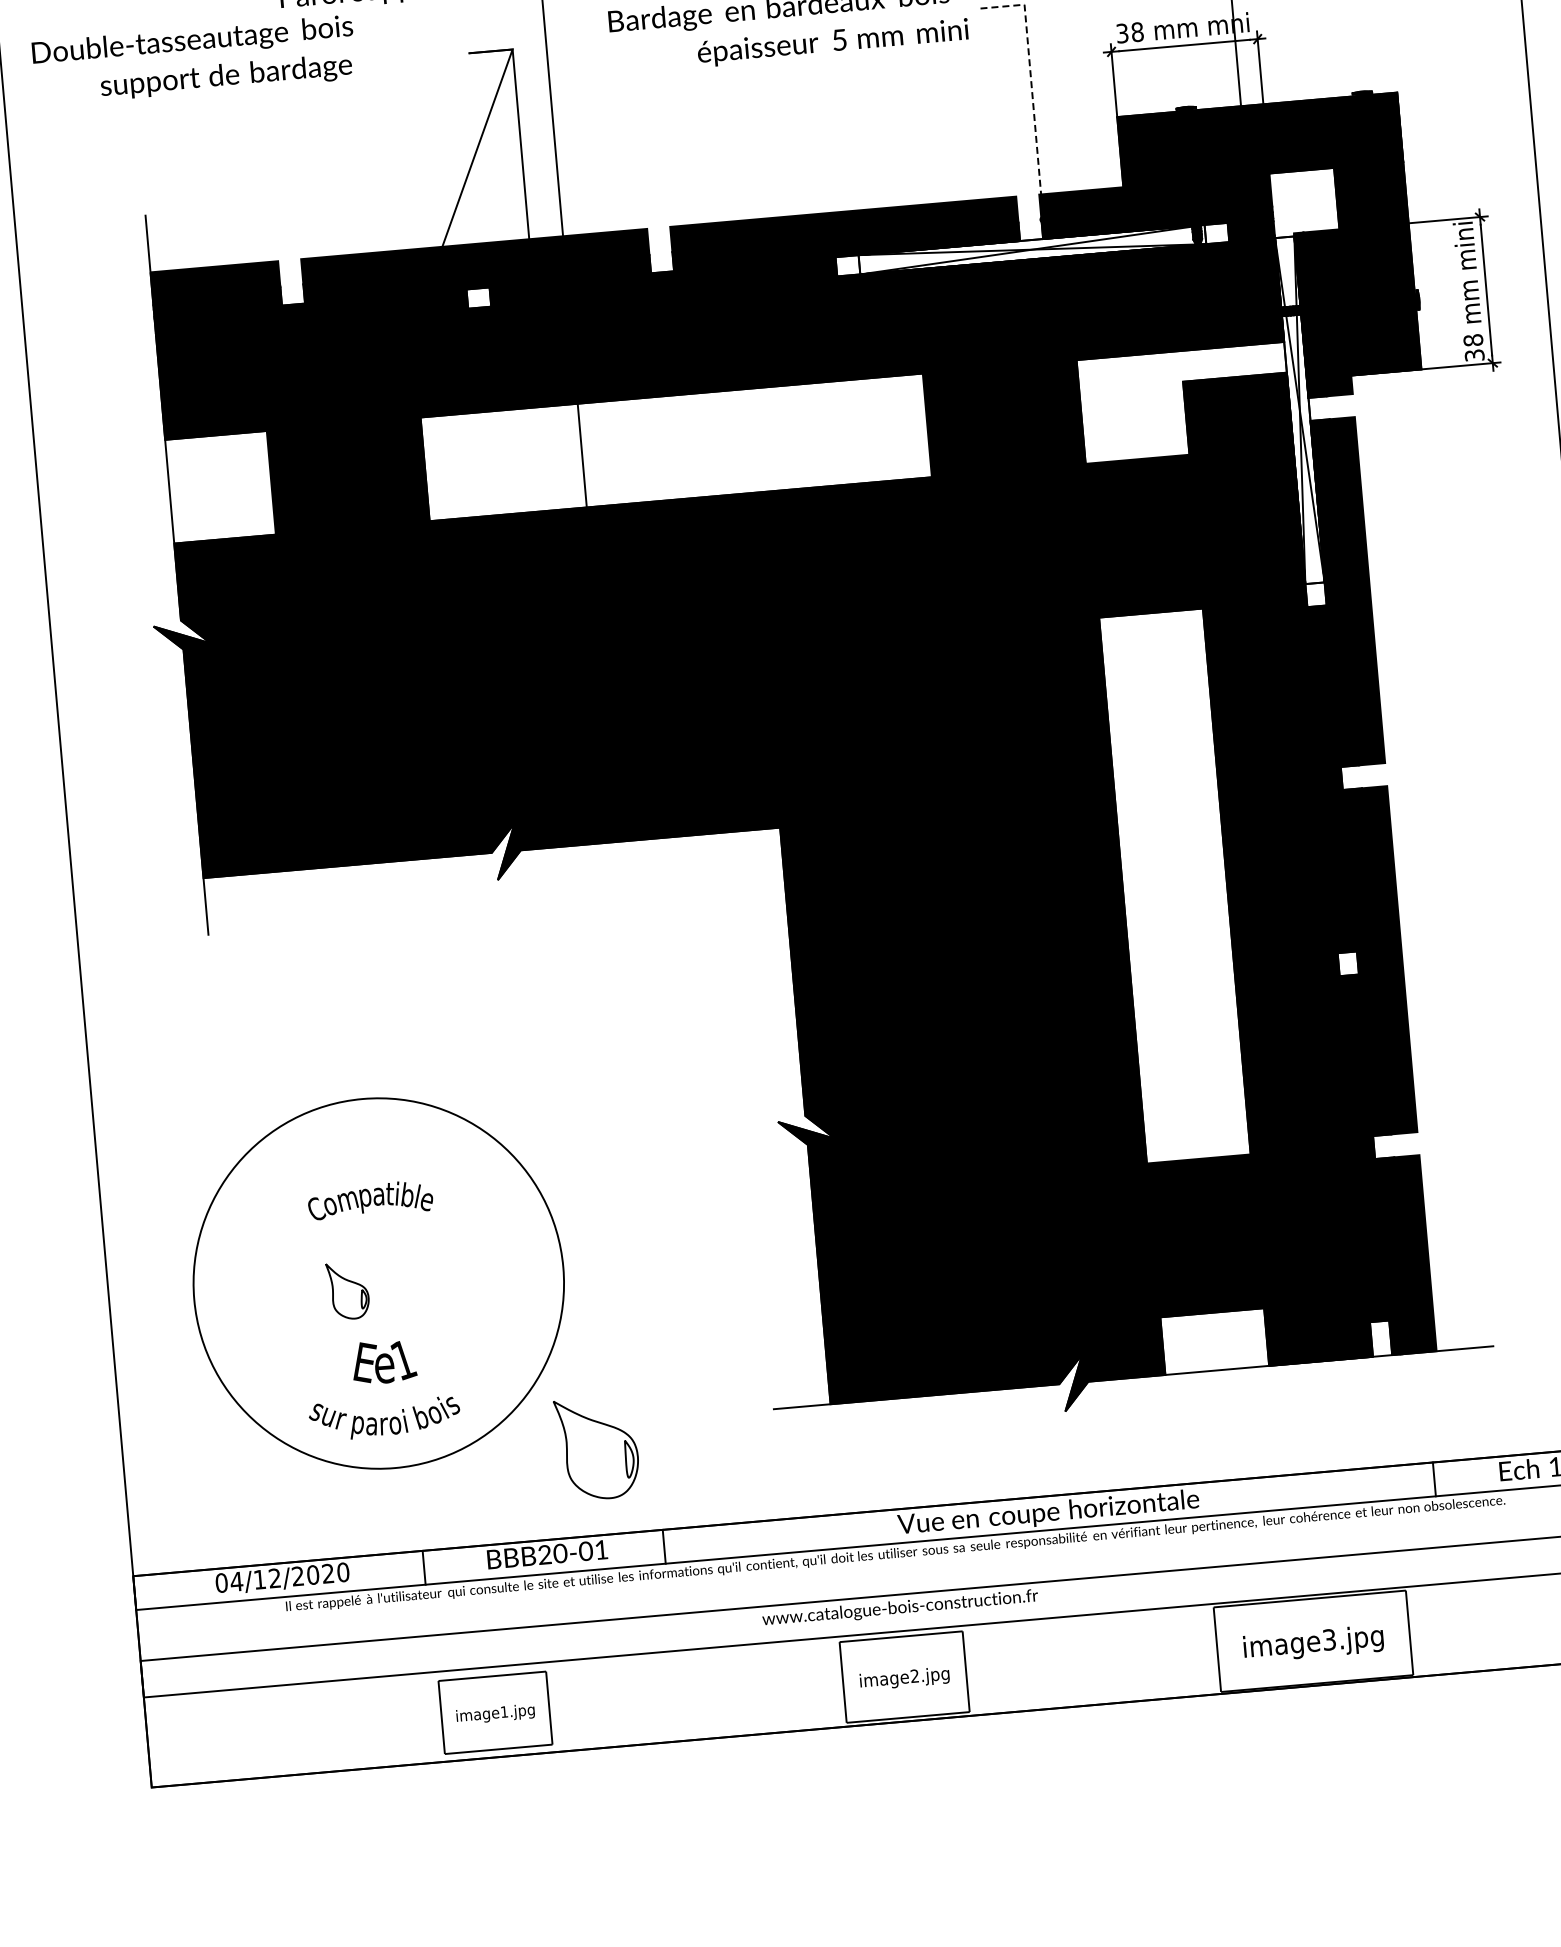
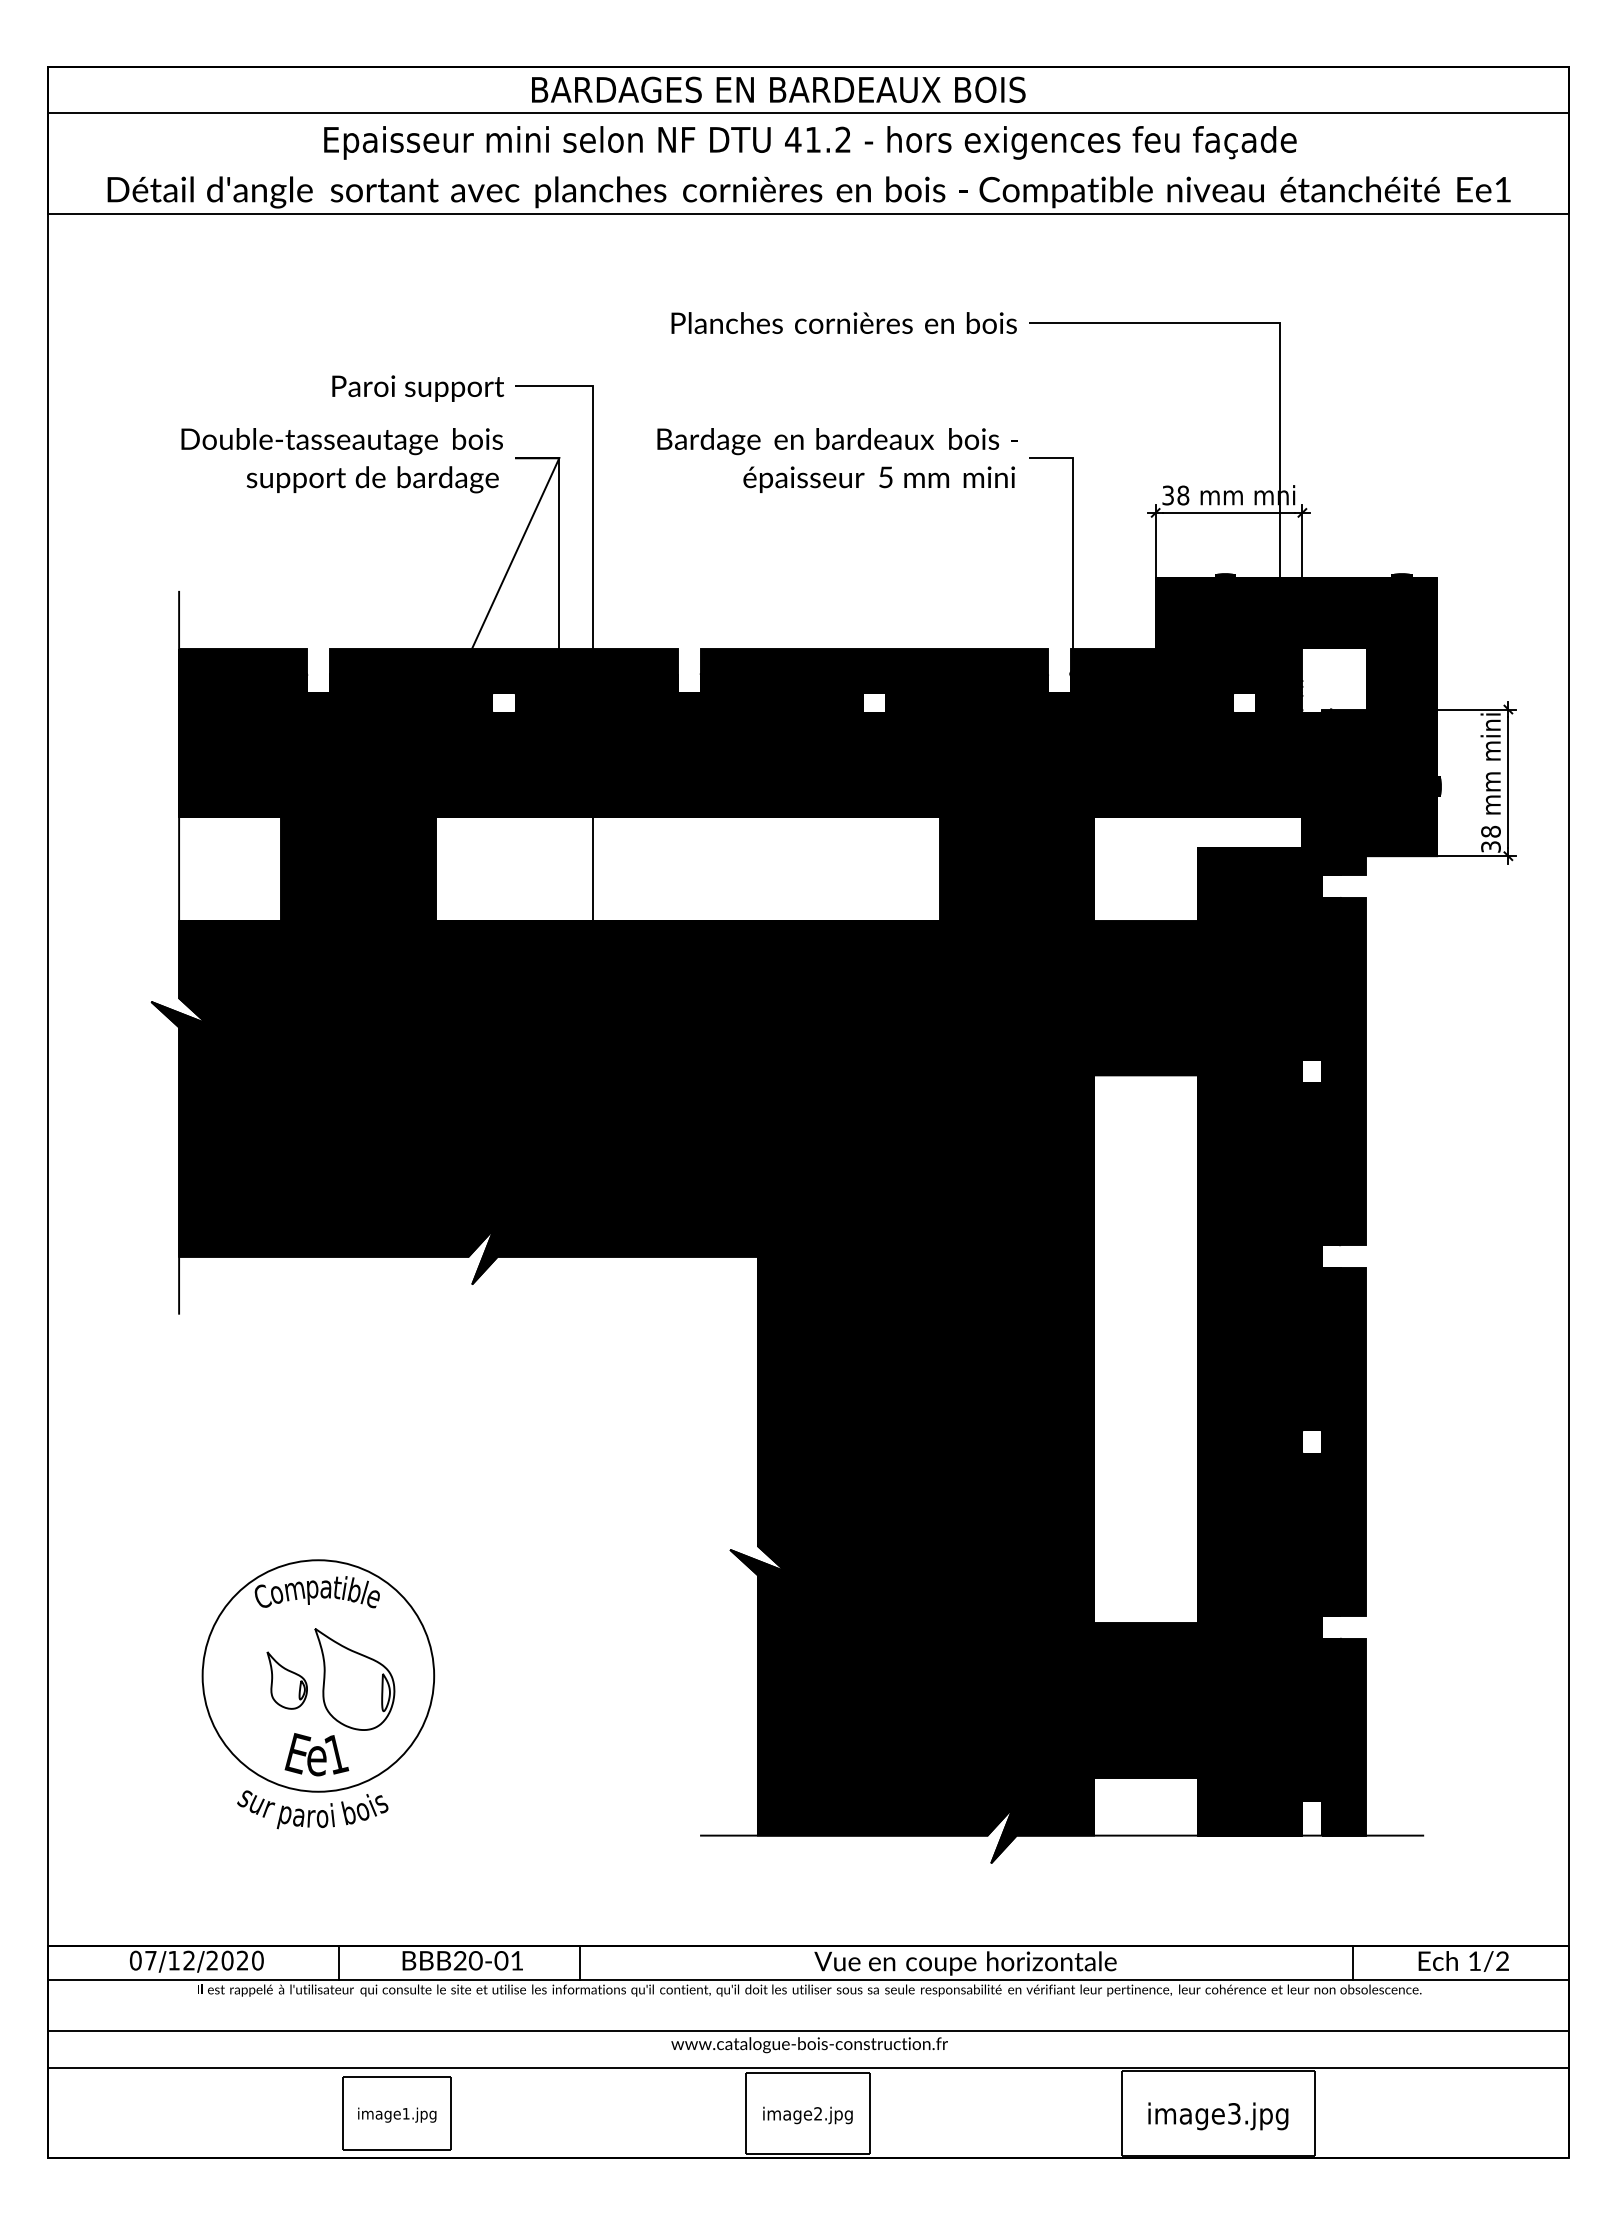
text: (193, 60) -> (341, 460), moved
line: (1032, 89) -> (1073, 543), dashed -> solid
fill: (1032, 249) -> (1059, 702), added
fill: (1299, 409) -> (1311, 885), added
circle: (378, 1283) -> (318, 1675), size x0.62
part: (597, 1448) -> (354, 1679), moved
text: (236, 1581) -> (150, 1960), 04/12/2020 -> 07/12/2020

